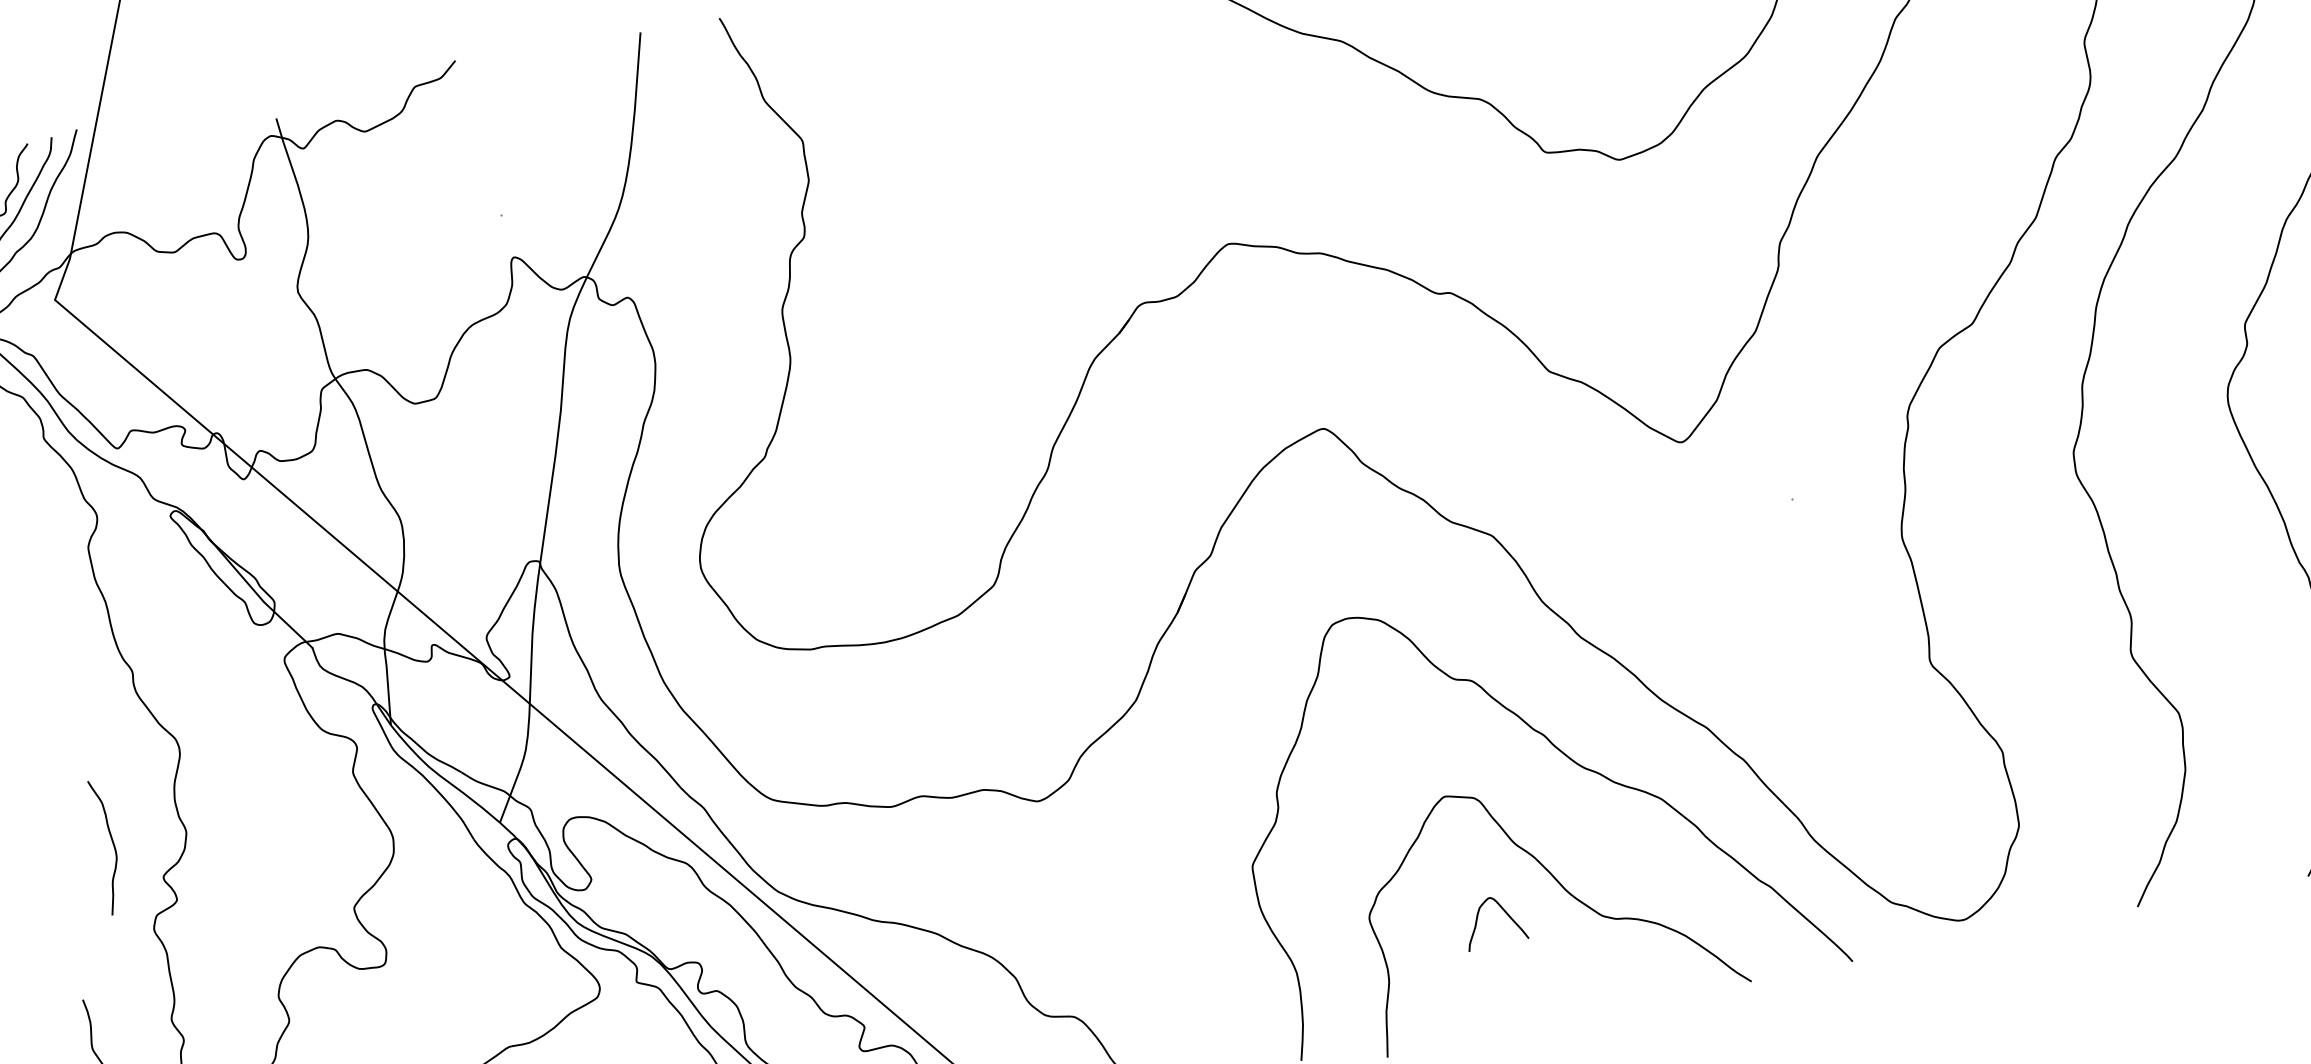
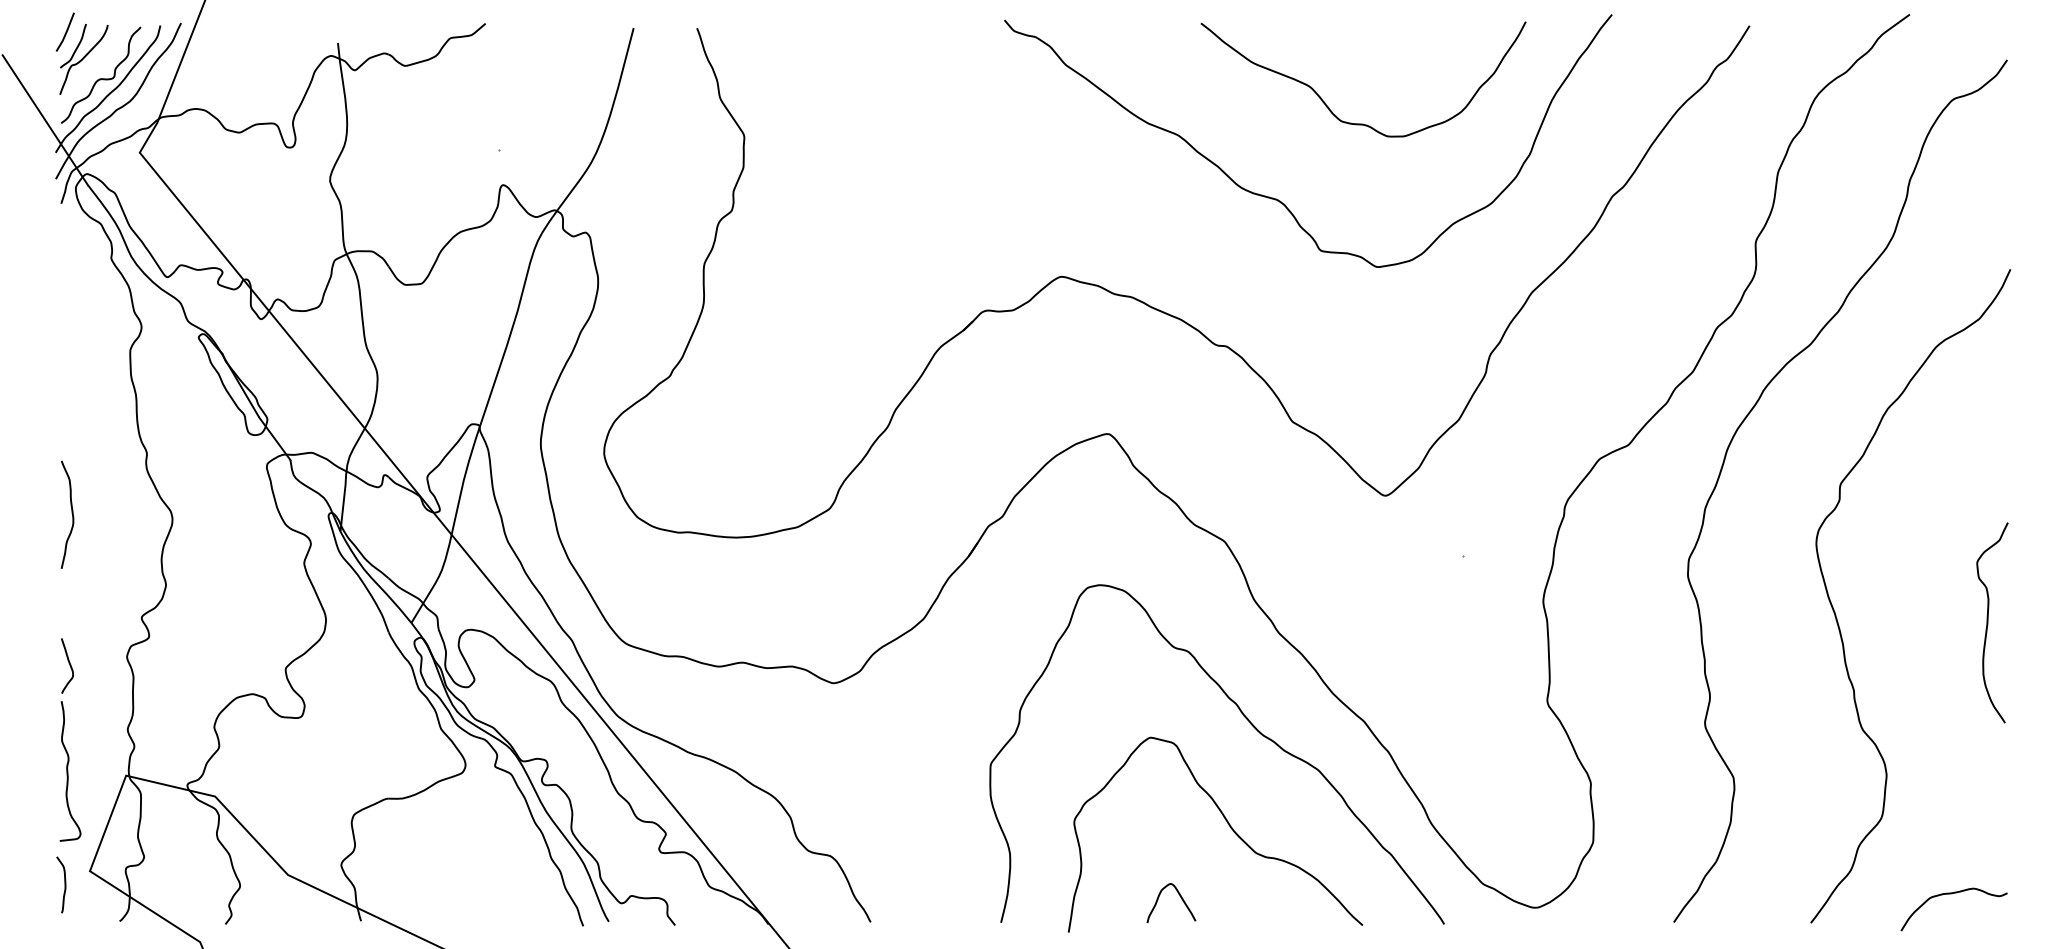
curve: (112, 844) -> (71, 513), moved
curve: (1503, 911) -> (1179, 896), moved
curve: (84, 953) -> (69, 665), added

